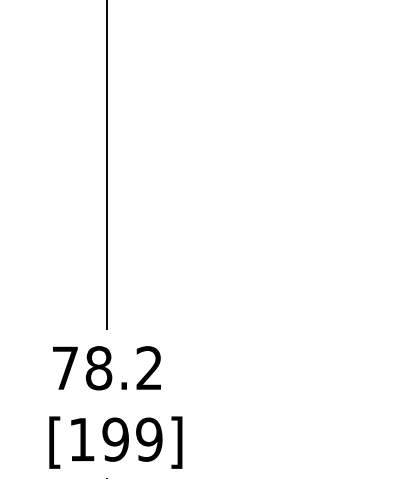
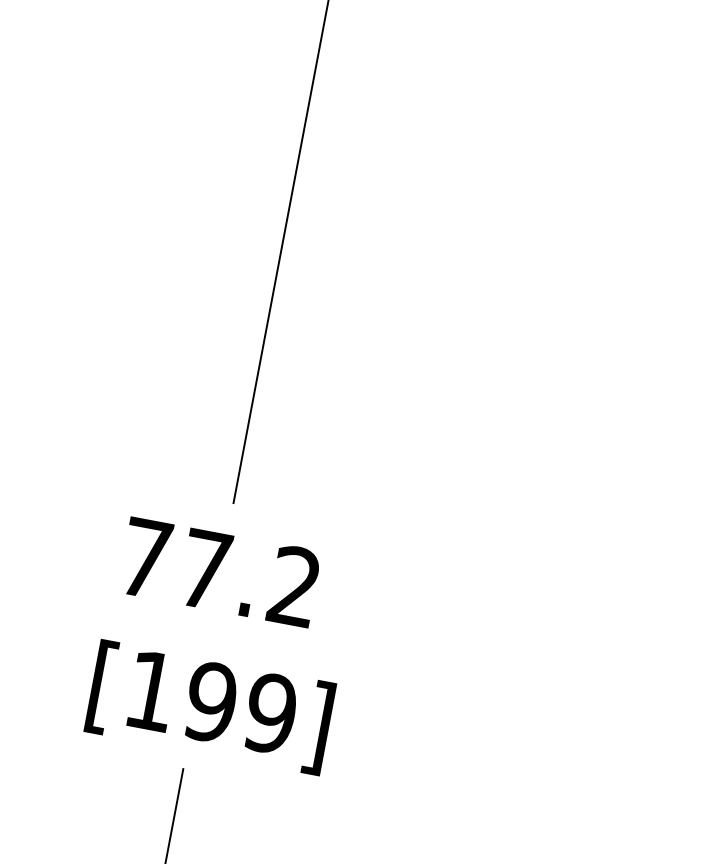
text: (98, 368) -> (204, 570), 78.2 -> 77.2

